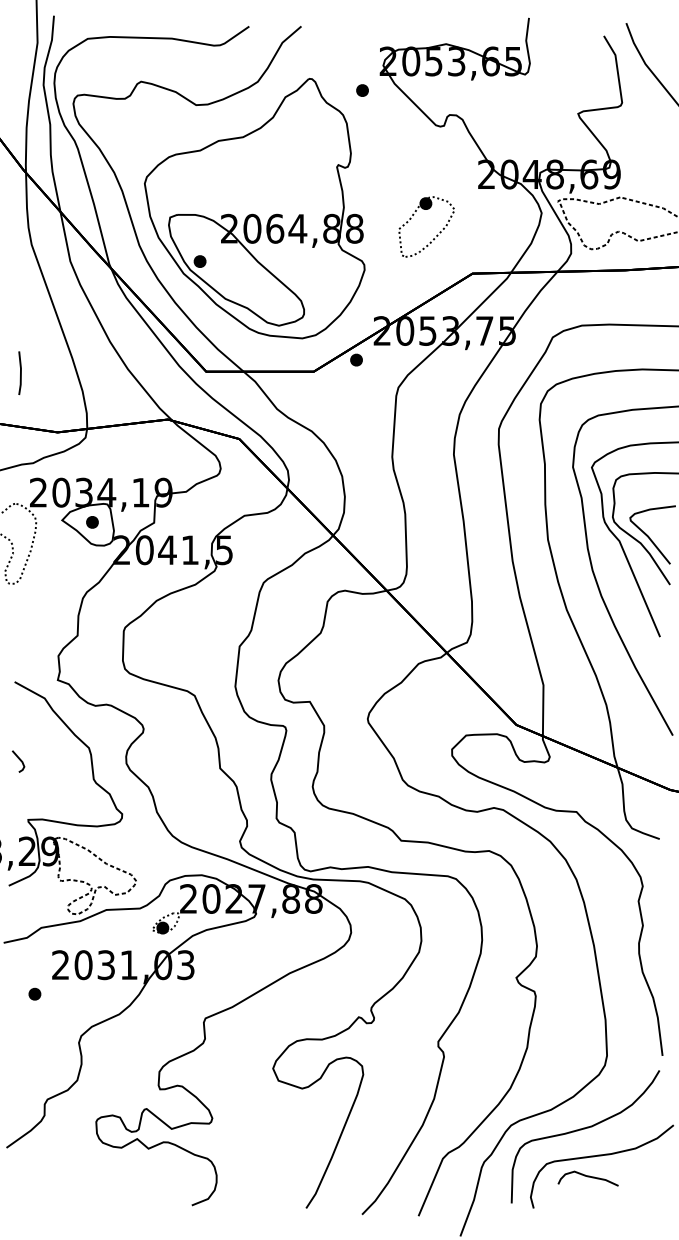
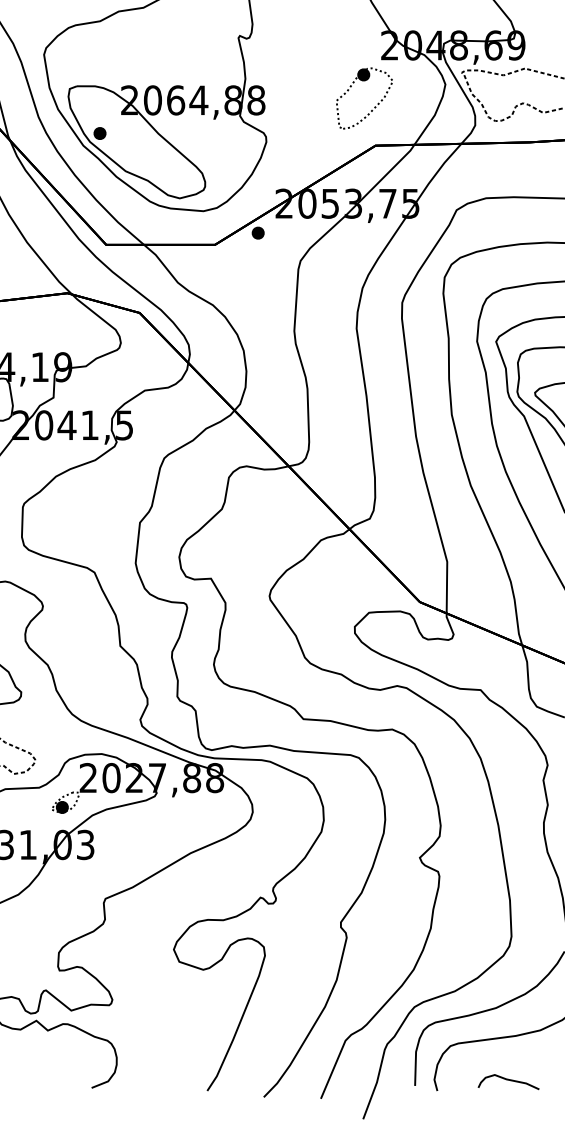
part: (436, 235) -> (374, 107), moved
curve: (587, 1177) -> (507, 1080), moved

